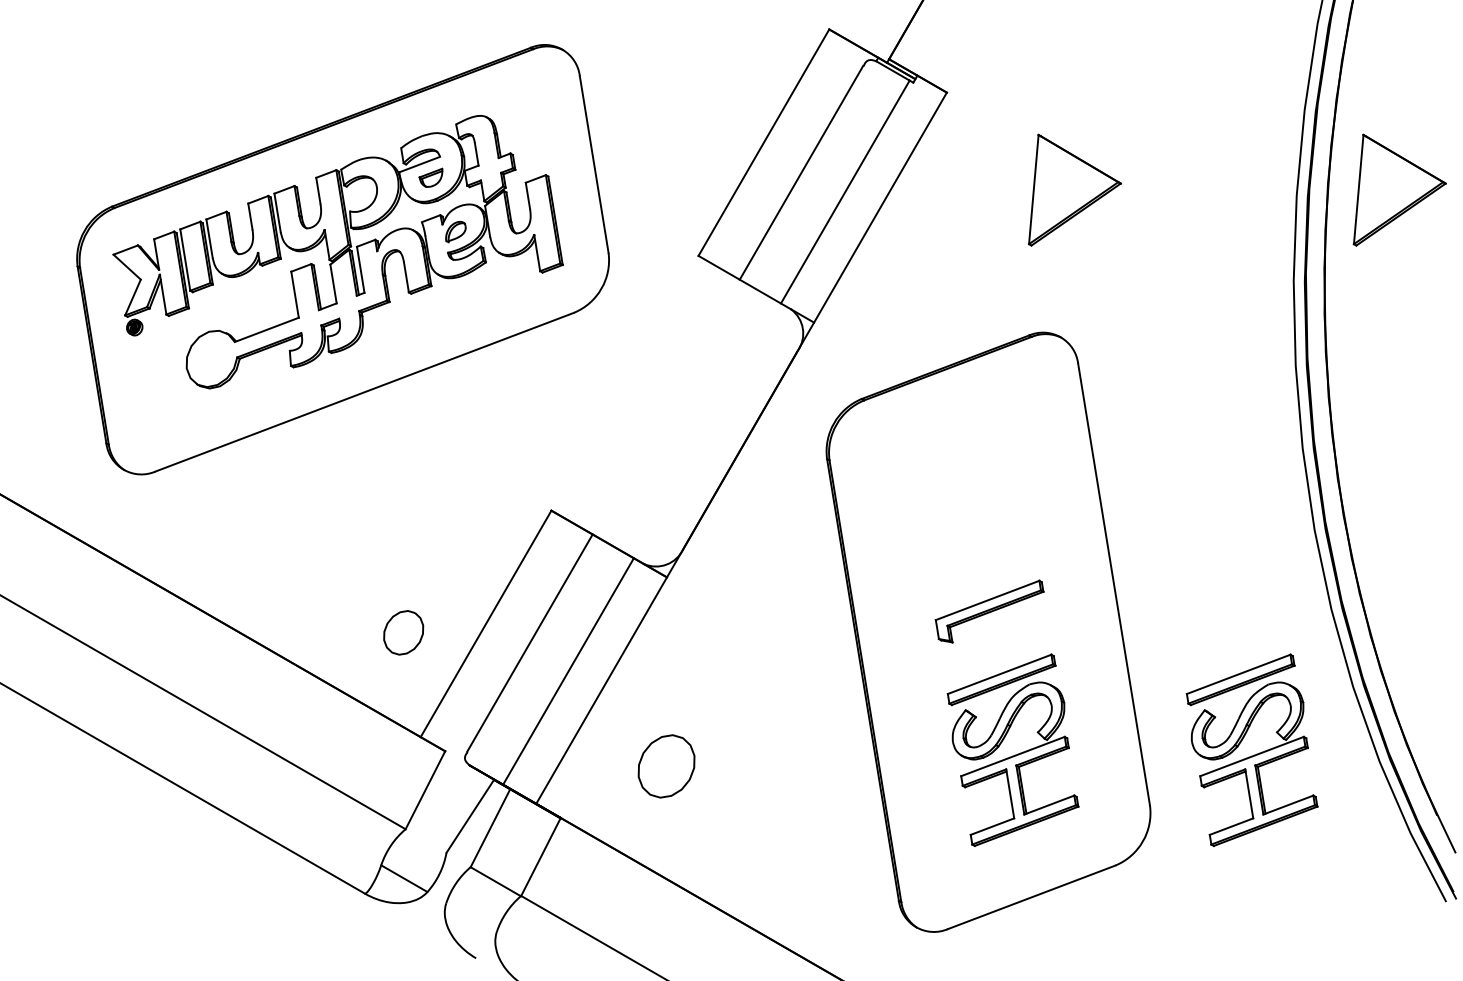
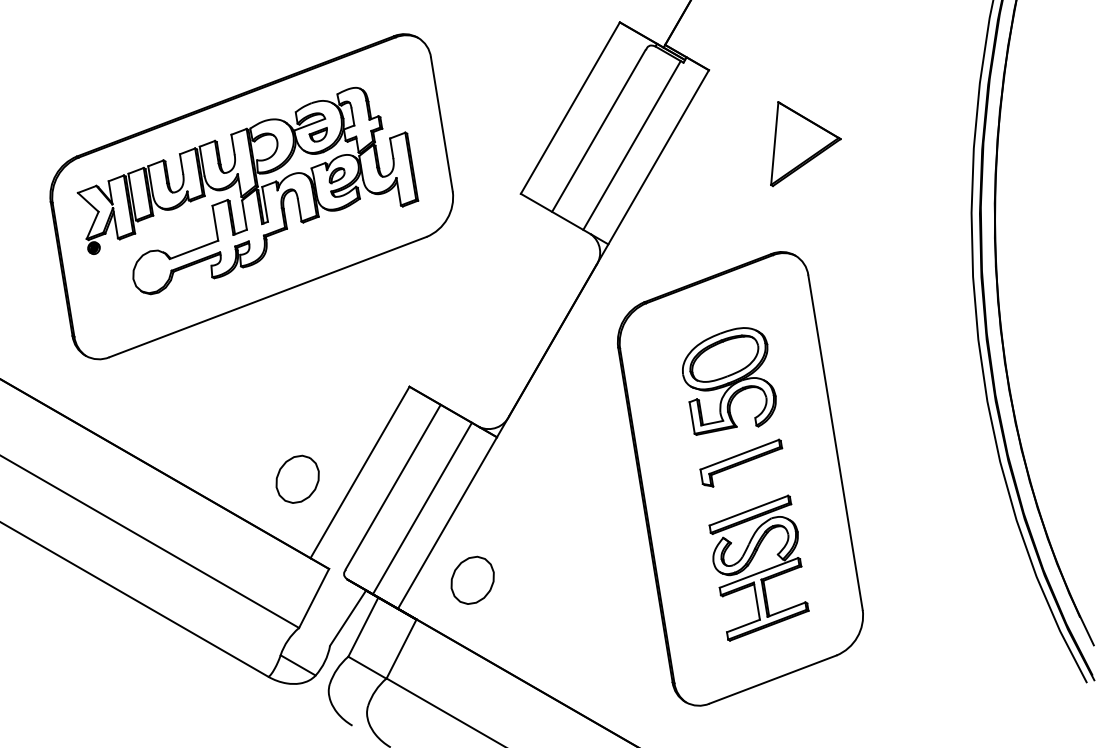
part: (1399, 190) -> (1051, 144), removed
part: (974, 503) -> (729, 381), added
part: (403, 631) -> (297, 478), size x1.43
part: (1251, 749) -> (939, 567), removed
part: (666, 765) -> (472, 579), moved

